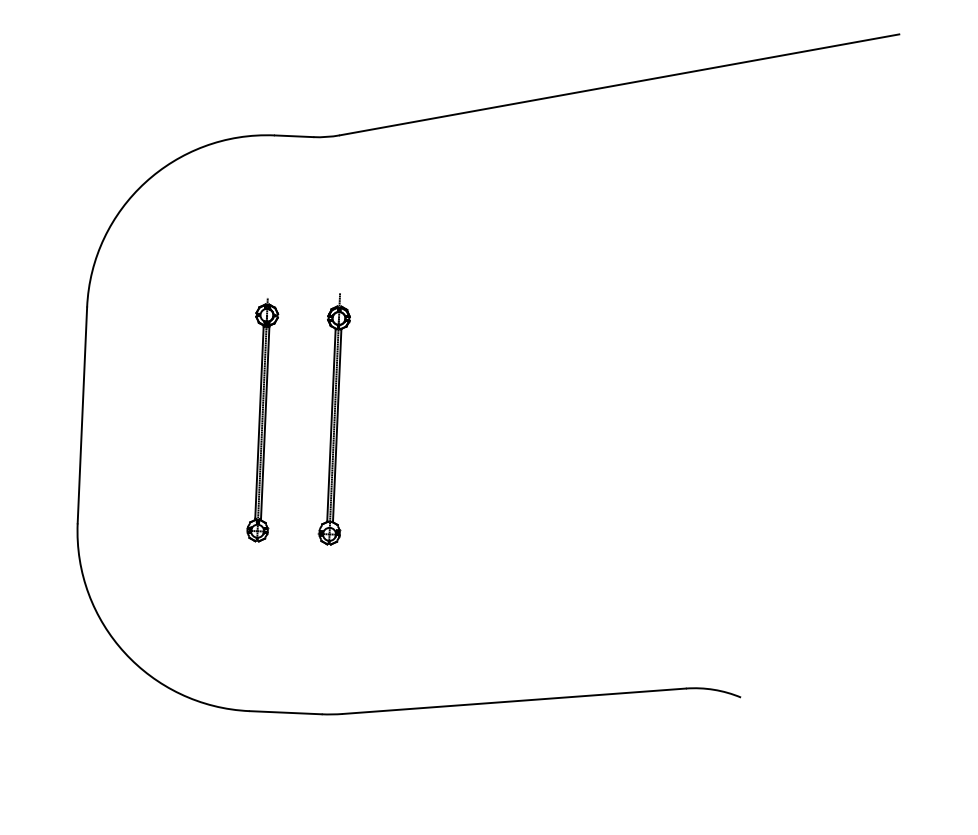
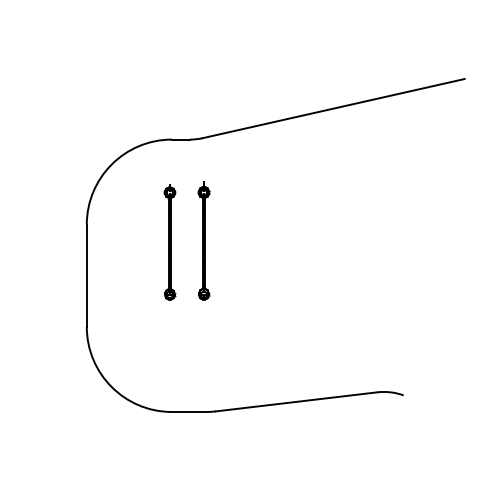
part: (265, 416) -> (171, 240), moved

